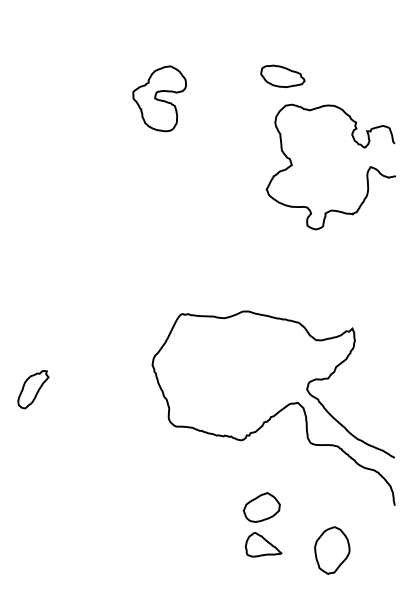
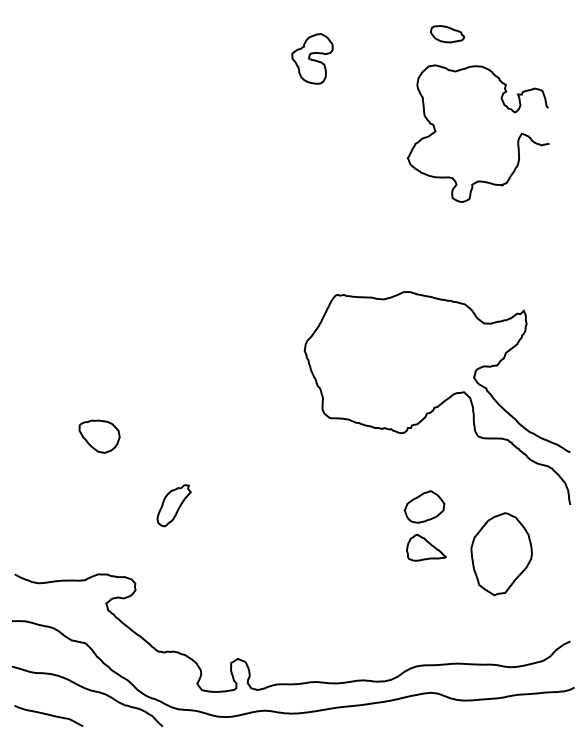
part: (282, 75) -> (447, 33), size x0.7
part: (159, 98) -> (312, 58), size x0.7
curve: (354, 142) -> (504, 106), moved
part: (32, 389) -> (173, 505), moved
part: (332, 549) -> (501, 553), size x1.6

